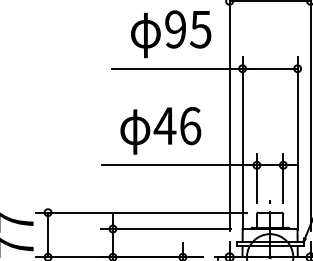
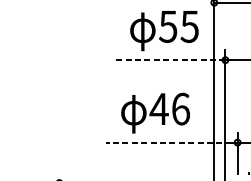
text: (174, 29) -> (167, 26), 95 -> 55
line: (176, 68) -> (168, 60), solid -> dashed
line: (176, 165) -> (168, 142), solid -> dashed

